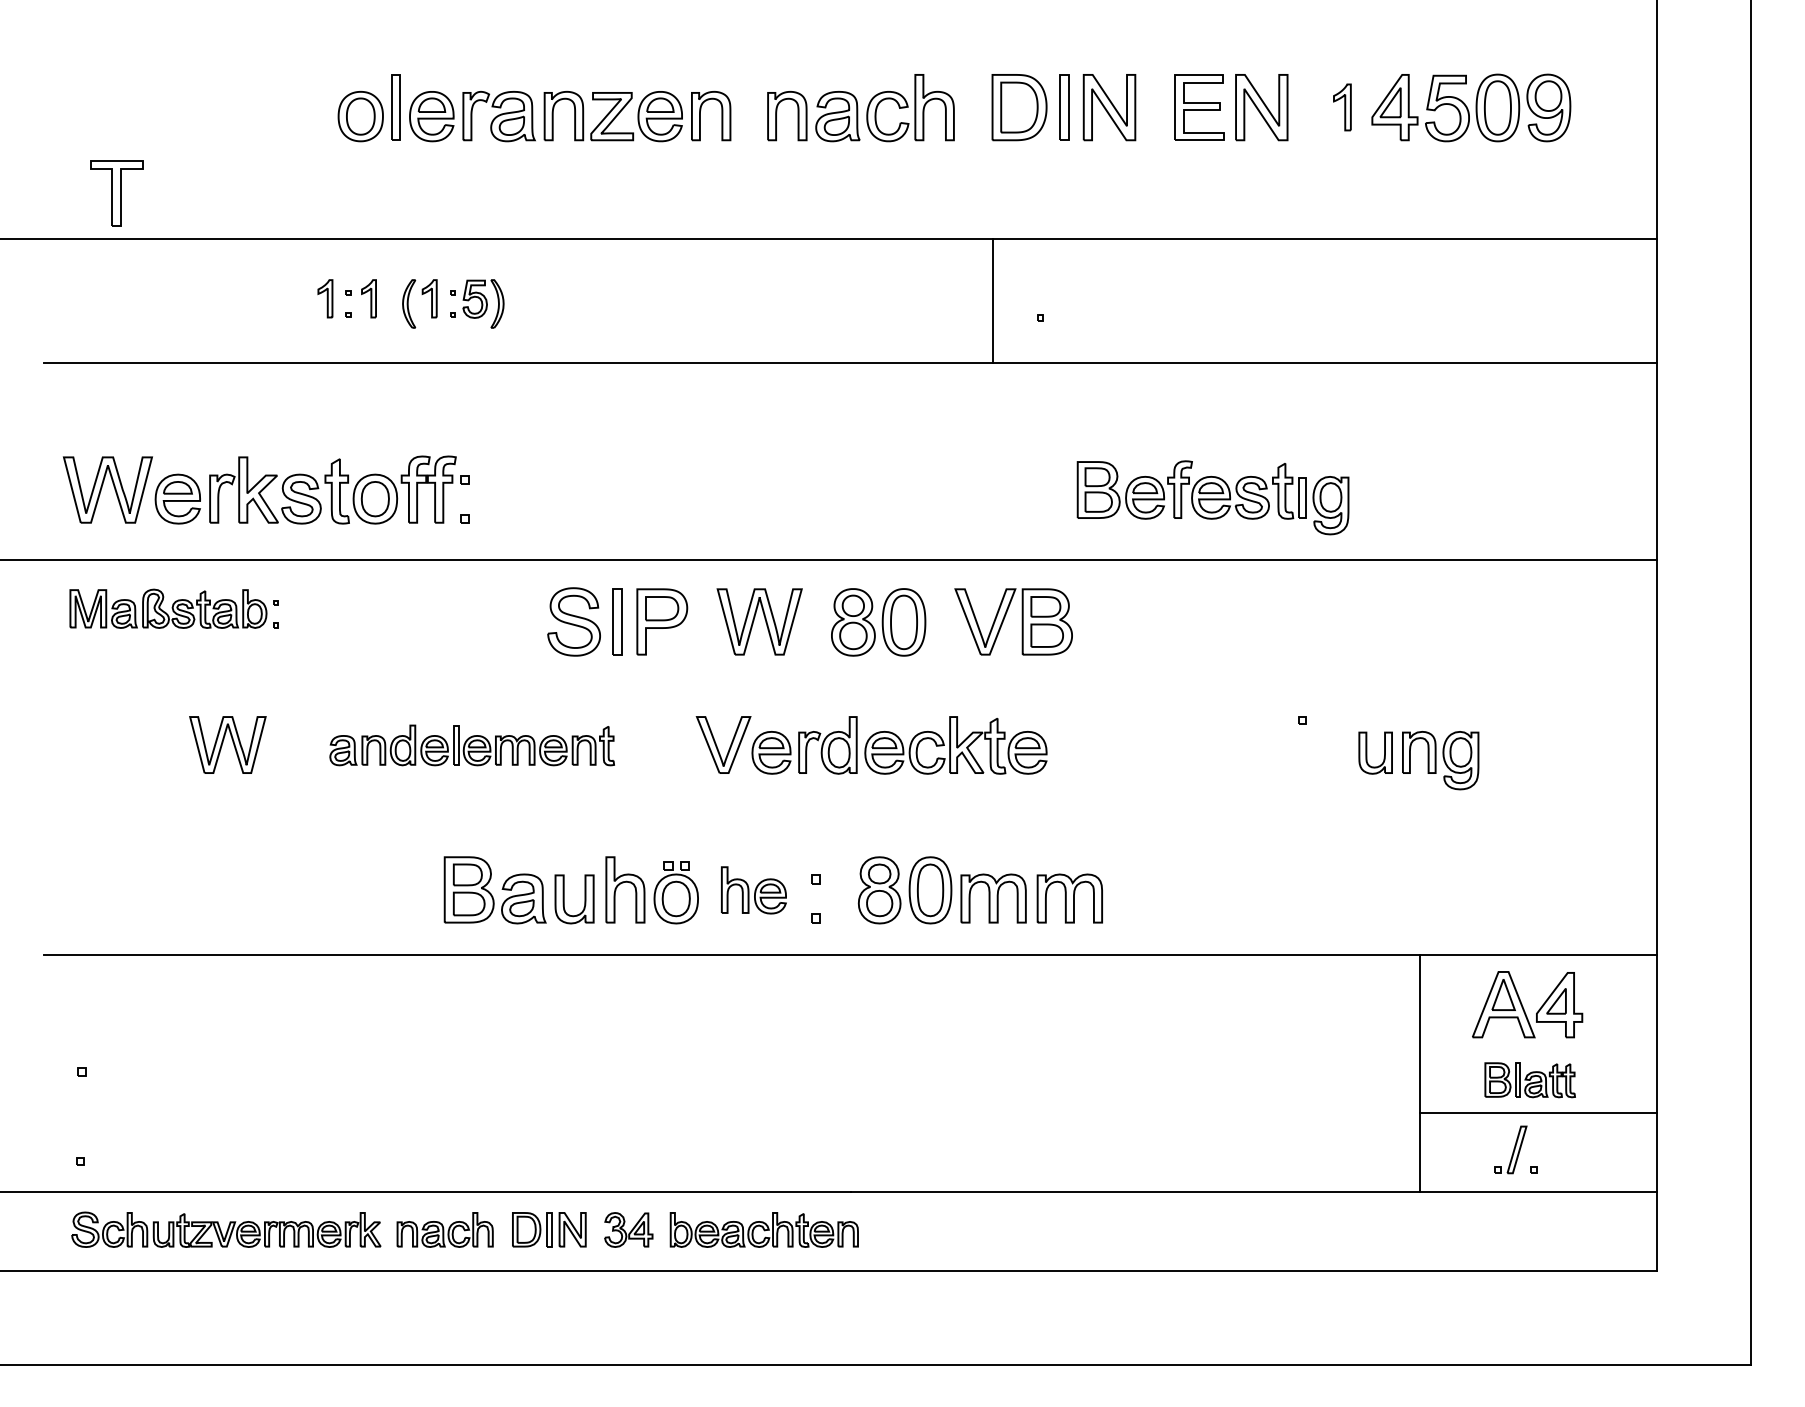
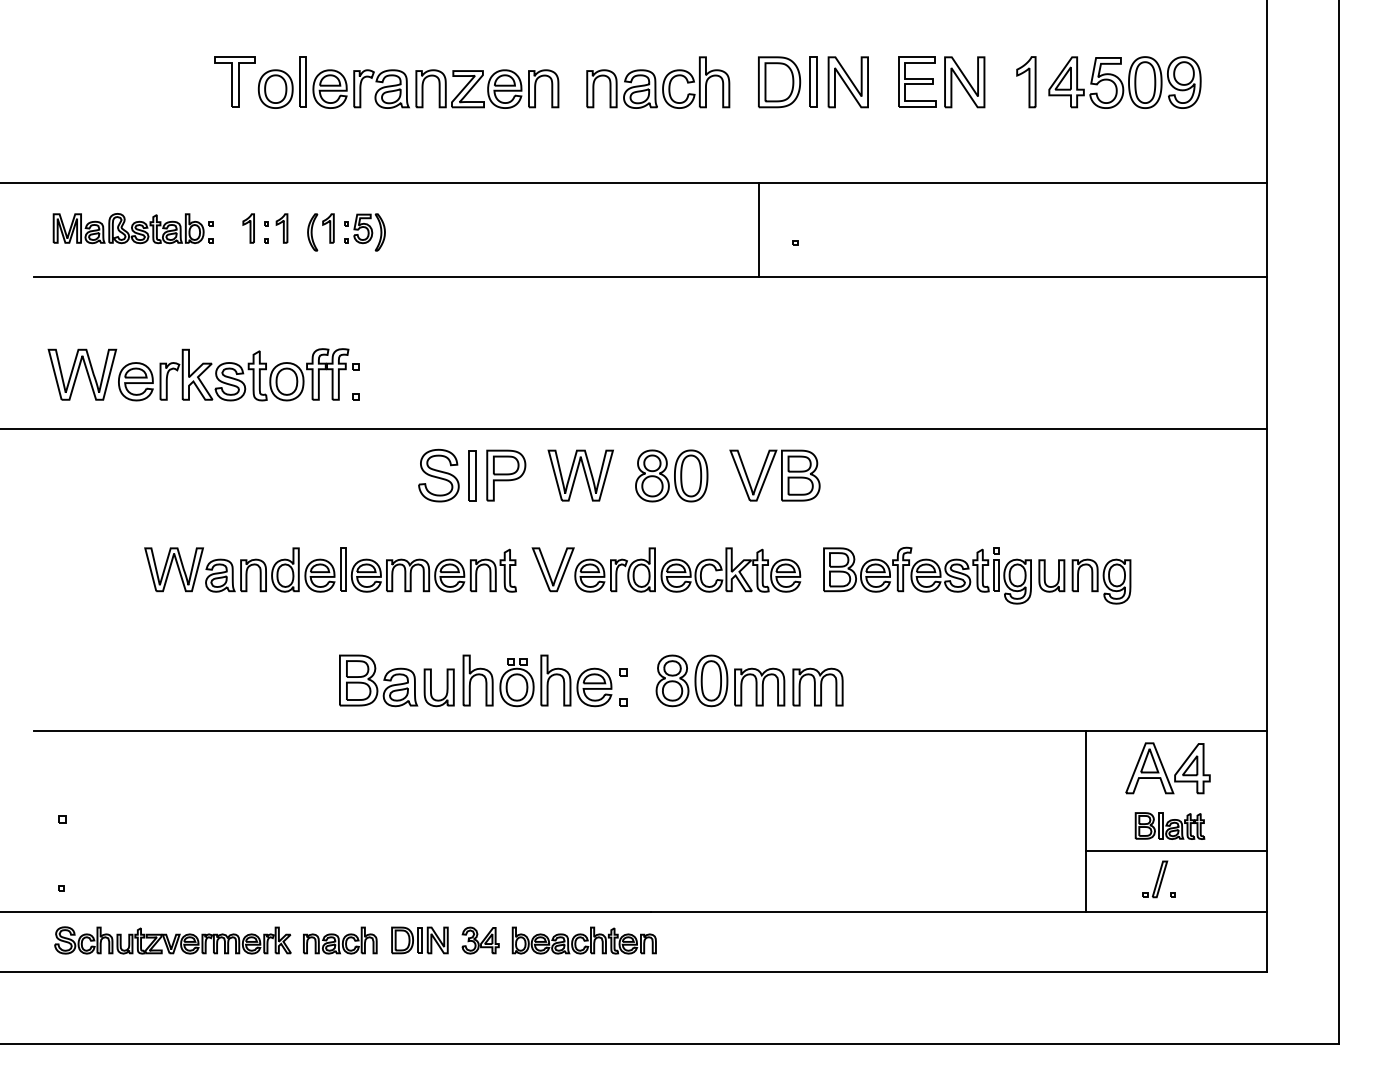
part: (1342, 107) -> (1026, 82), size x1.43
part: (116, 193) -> (235, 82), moved
part: (1212, 497) -> (927, 575), moved
part: (173, 608) -> (132, 228), moved
part: (471, 745) -> (360, 570), size x1.43
part: (753, 890) -> (576, 680), size x1.43

